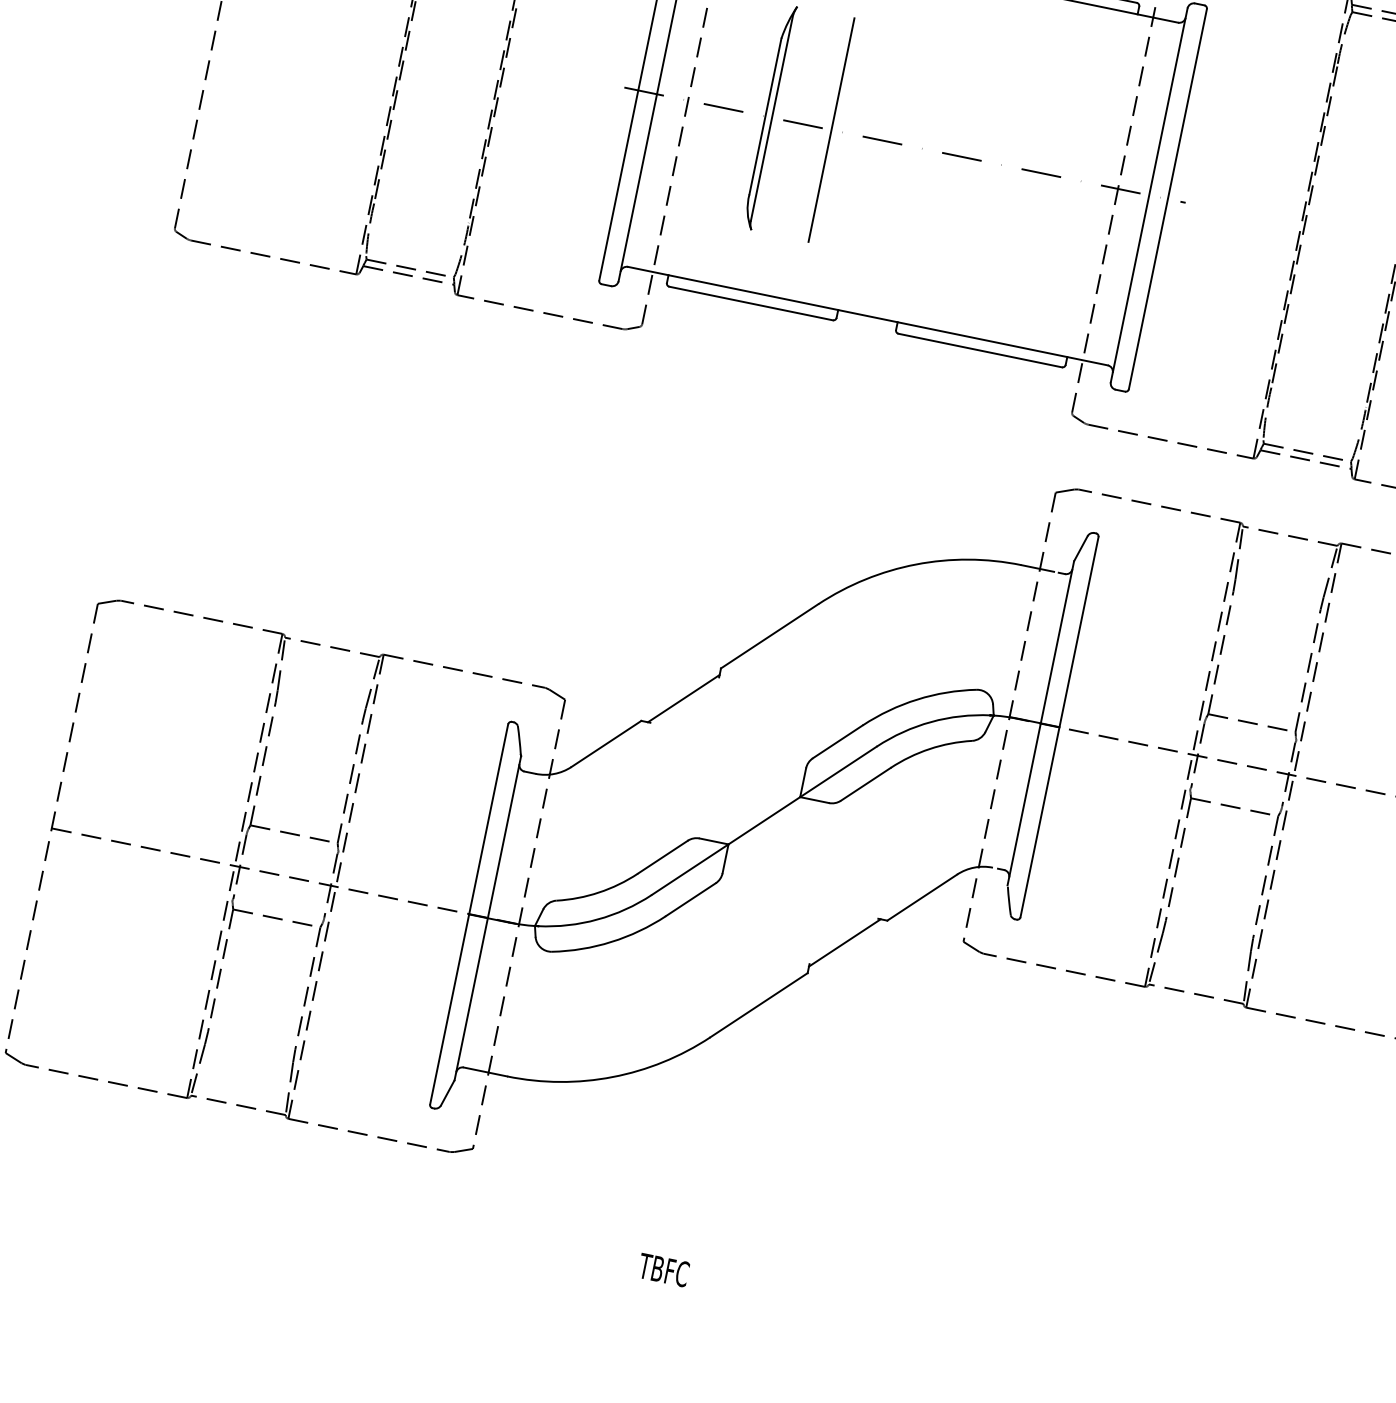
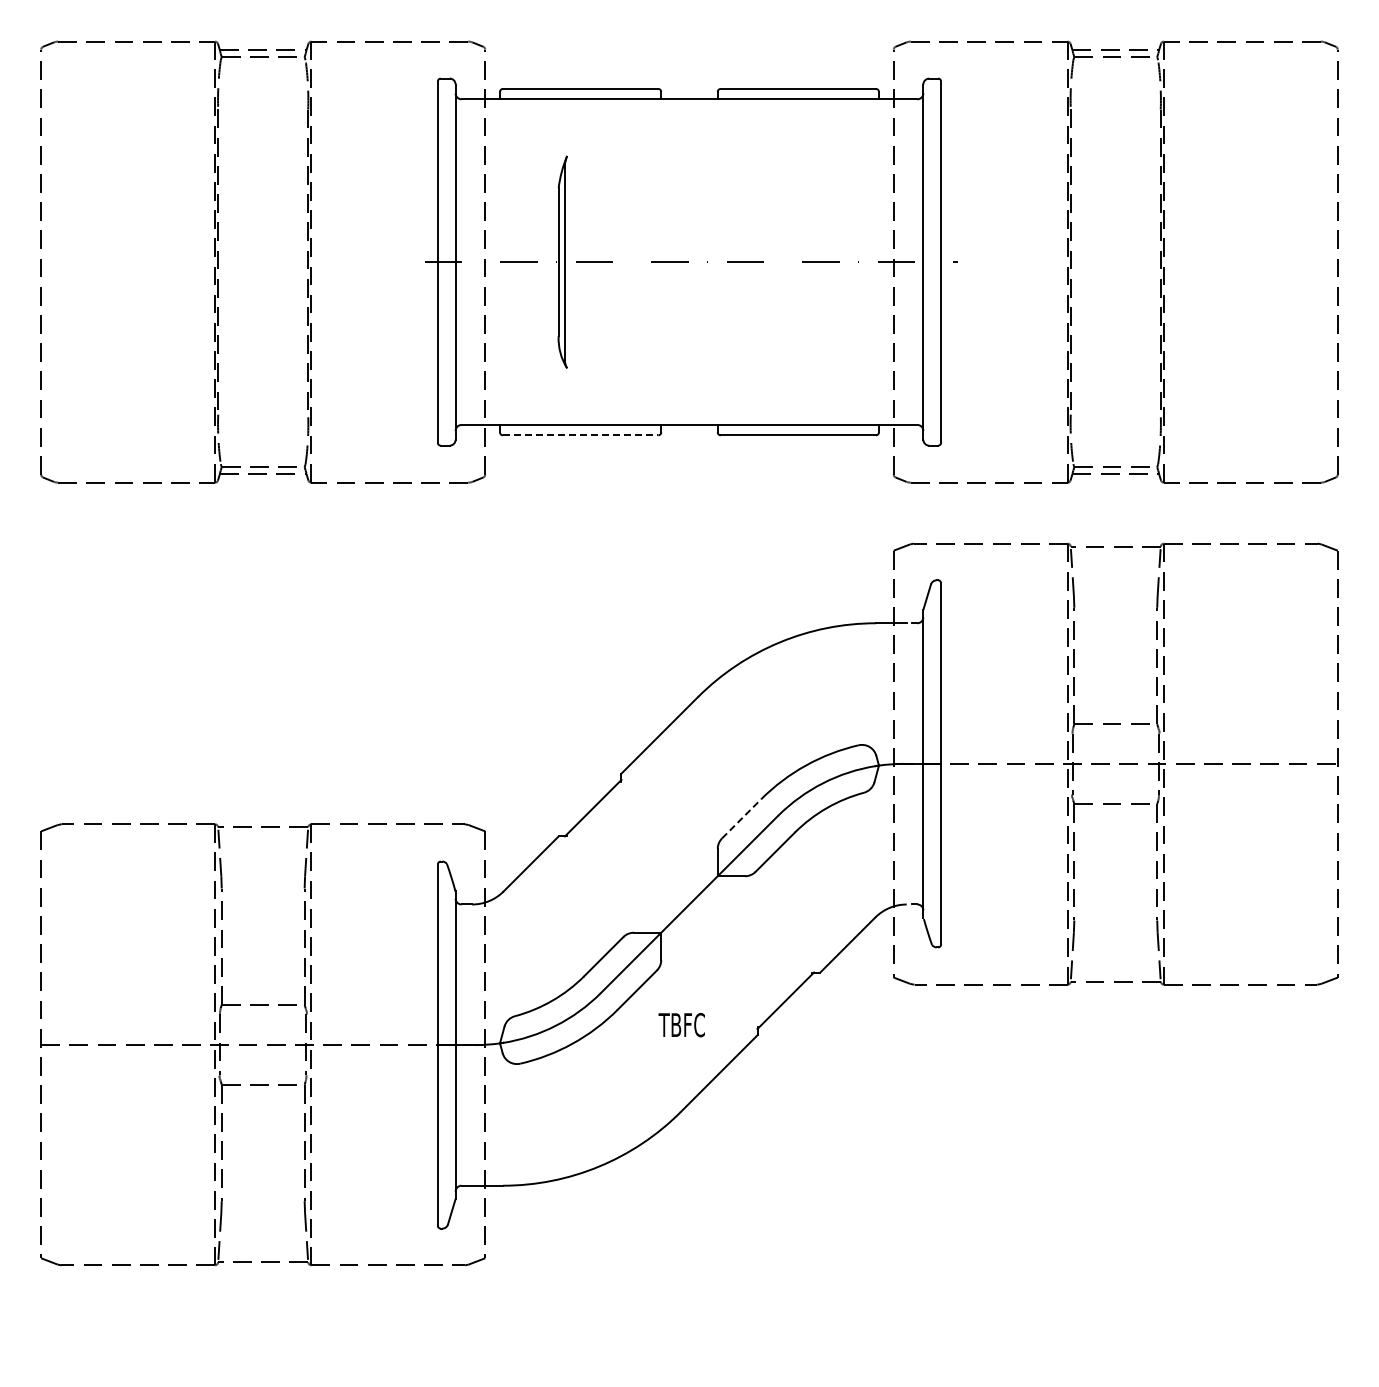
line: (831, 129) -> (621, 261), removed
line: (750, 303) -> (580, 435), solid -> dashed
line: (837, 741) -> (741, 818), solid -> dashed
text: (663, 1270) -> (681, 1025), moved

